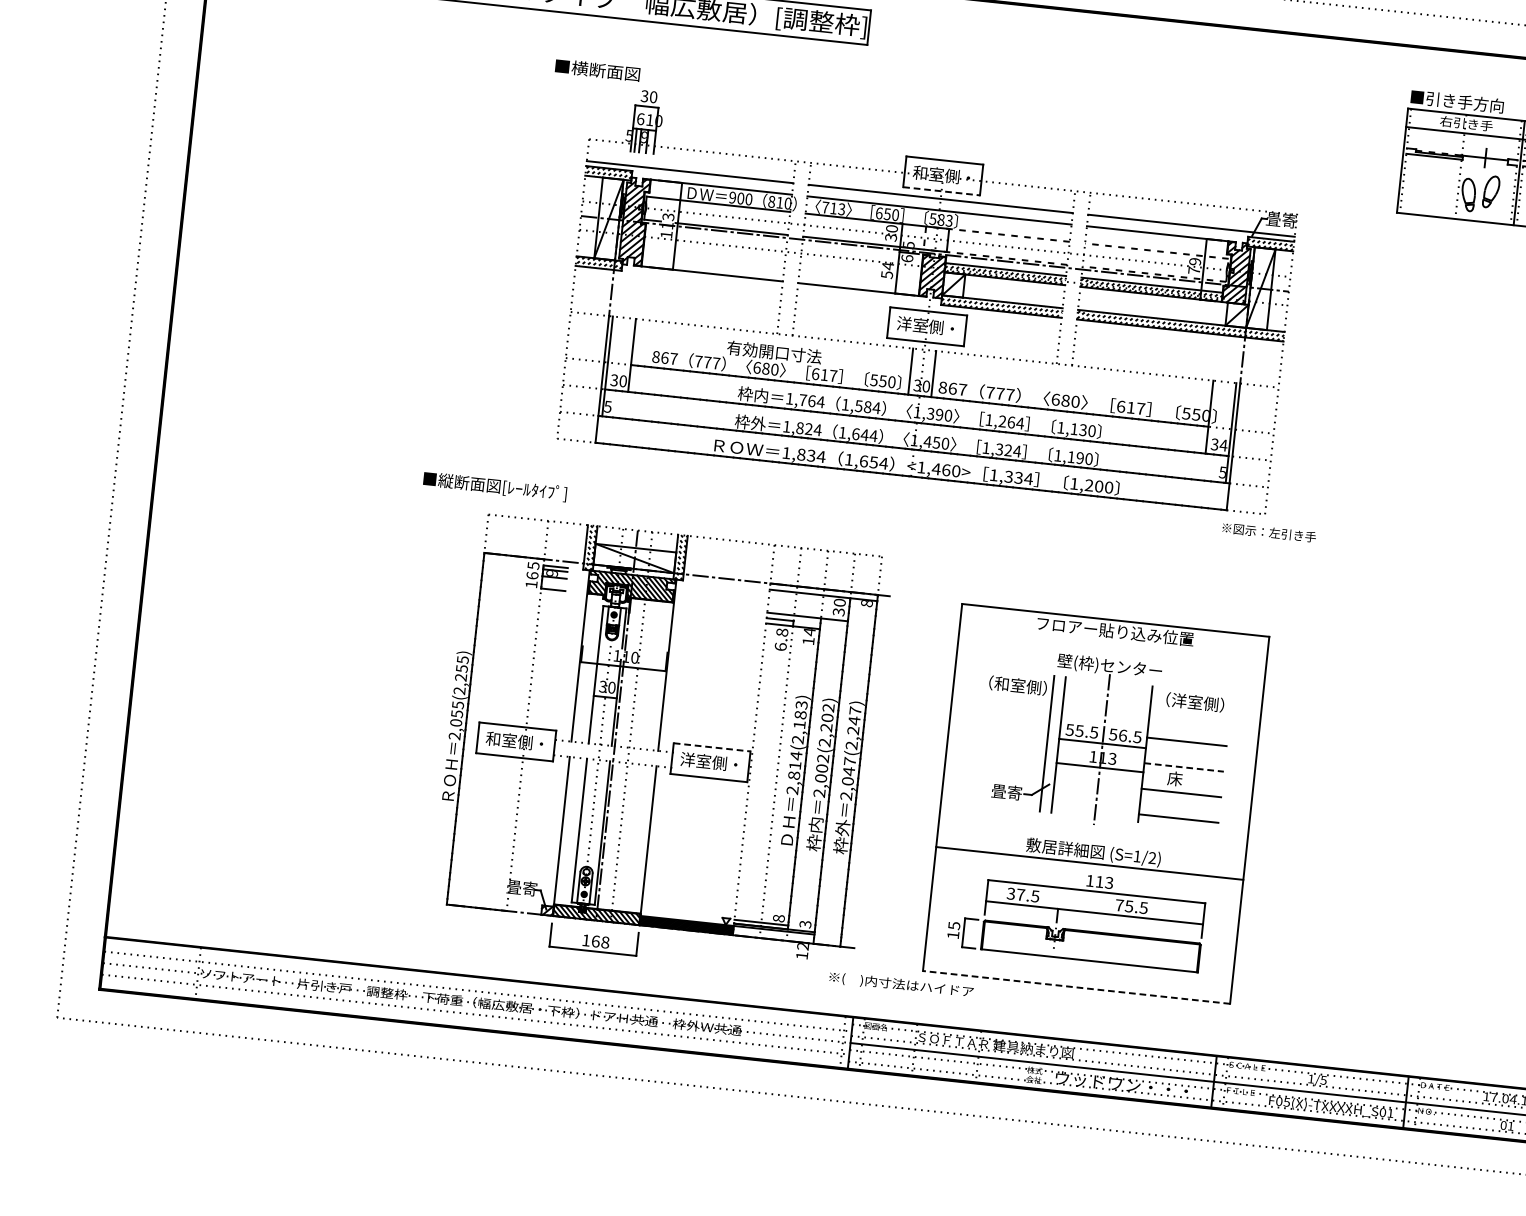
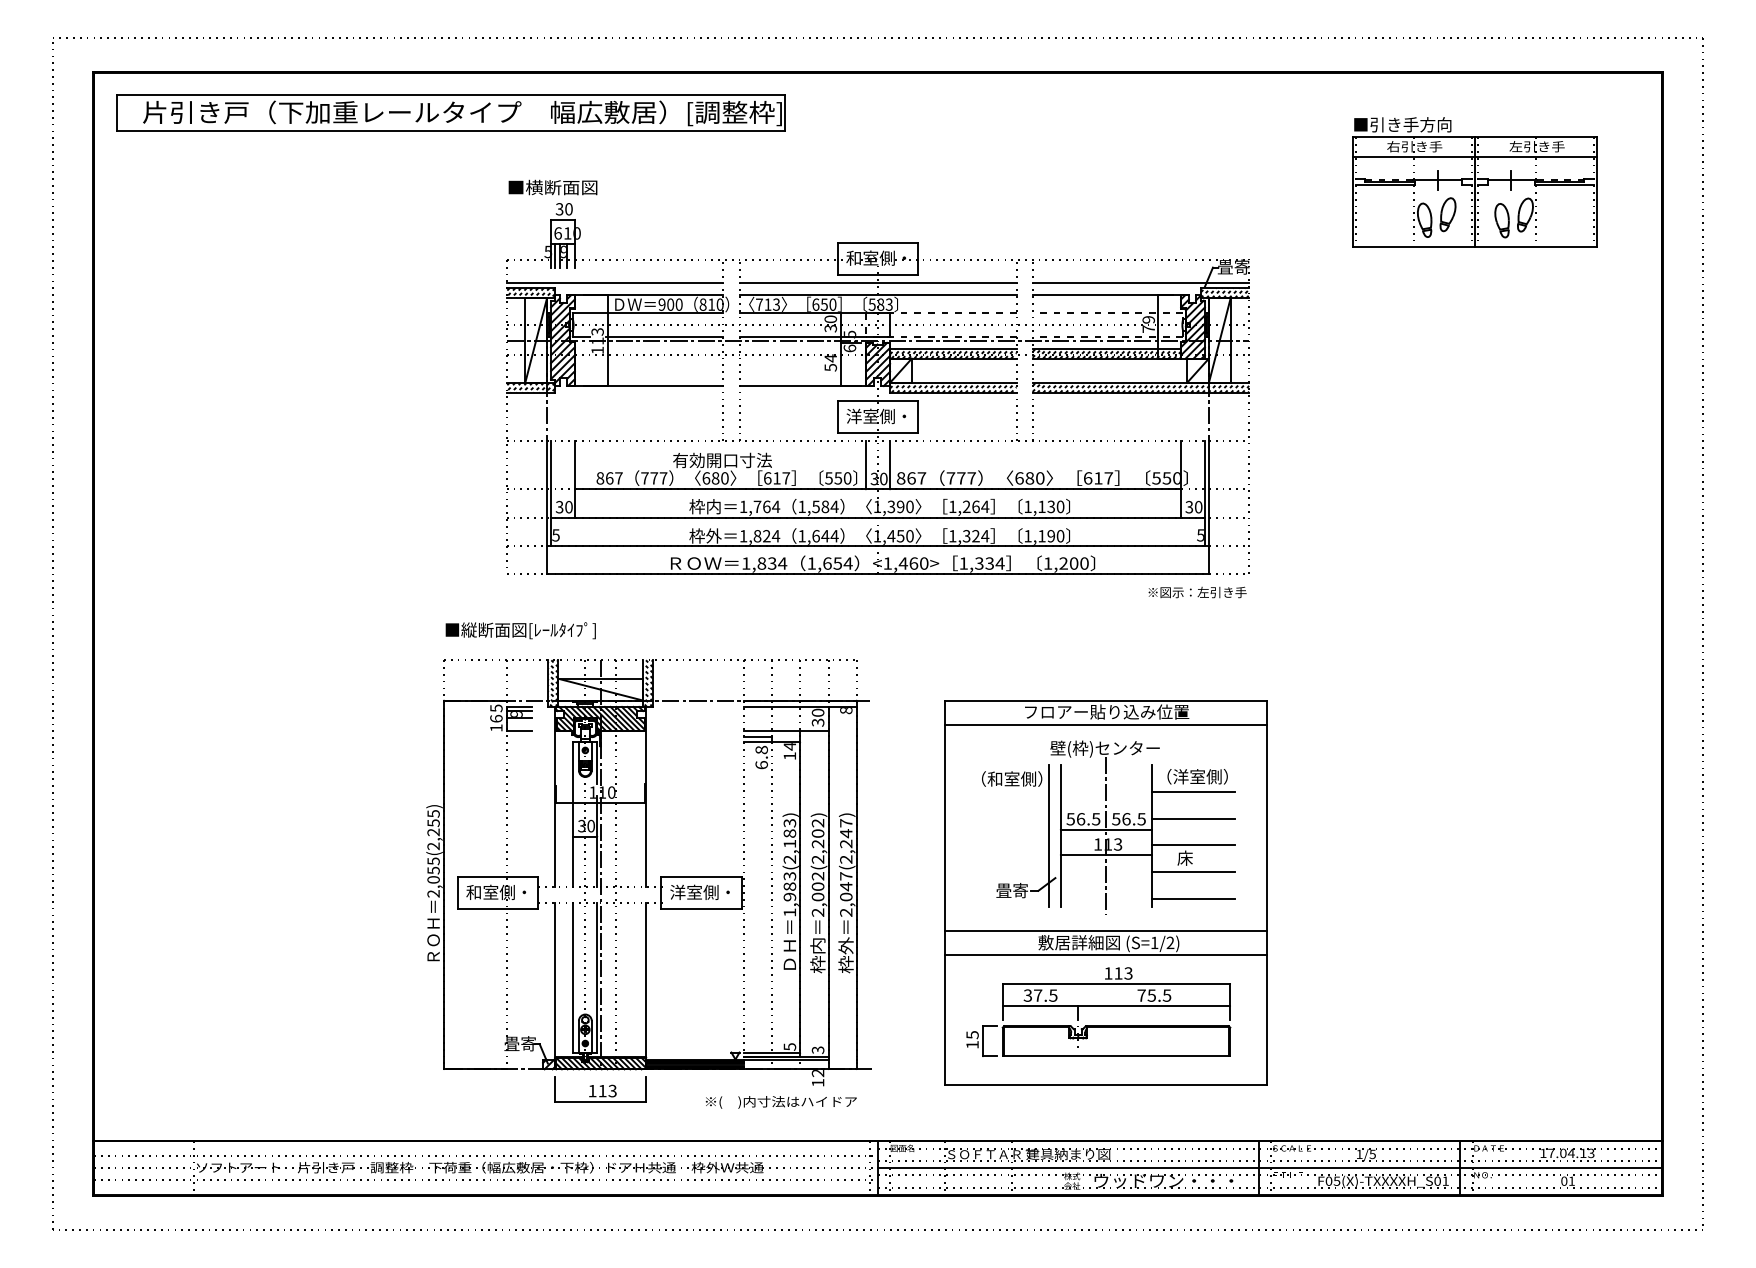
text: (597, 70) -> (552, 187), moved
line: (942, 190) -> (878, 274), dashed -> solid
text: (1223, 444) -> (1198, 506), 34 -> 30
text: (494, 486) -> (520, 630), moved
text: (1269, 532) -> (1197, 592), moved
line: (1113, 643) -> (1106, 724), added
line: (1188, 715) -> (1192, 791), added
text: (1079, 731) -> (1080, 819), 55.5 -> 56.5
line: (712, 747) -> (702, 876), dashed -> solid
line: (1184, 767) -> (1193, 845), dashed -> solid
text: (794, 772) -> (789, 893), 2,814(2,183) -> 1,983(2,183)
line: (1092, 840) -> (1106, 931), added
text: (778, 918) -> (789, 1046), 8 -> 5
text: (600, 941) -> (607, 1090), 168 -> 113
text: (900, 985) -> (780, 1102), moved
line: (1075, 987) -> (1105, 1085), dashed -> solid

